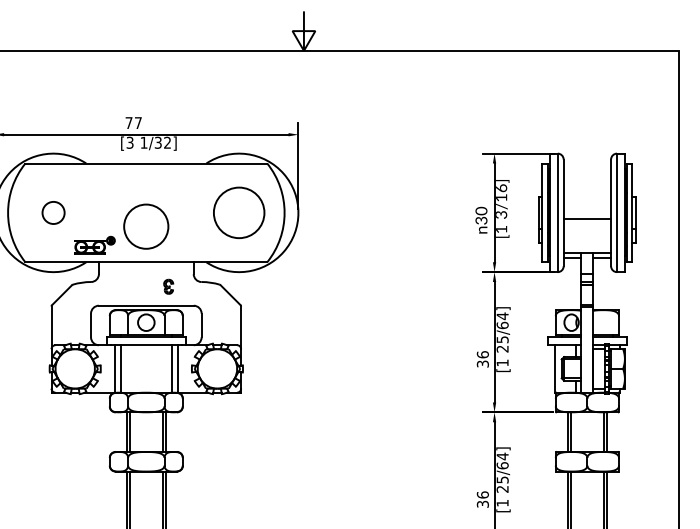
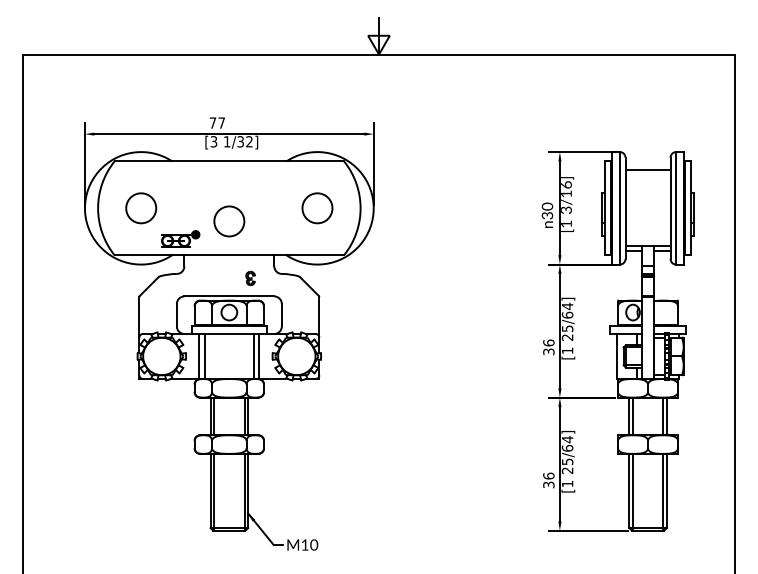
circle: (53, 213) -> (141, 208), size x1.43
circle: (239, 213) -> (317, 208), size x0.62
line: (586, 219) -> (647, 170), moved
circle: (146, 226) -> (229, 221), size x0.71

